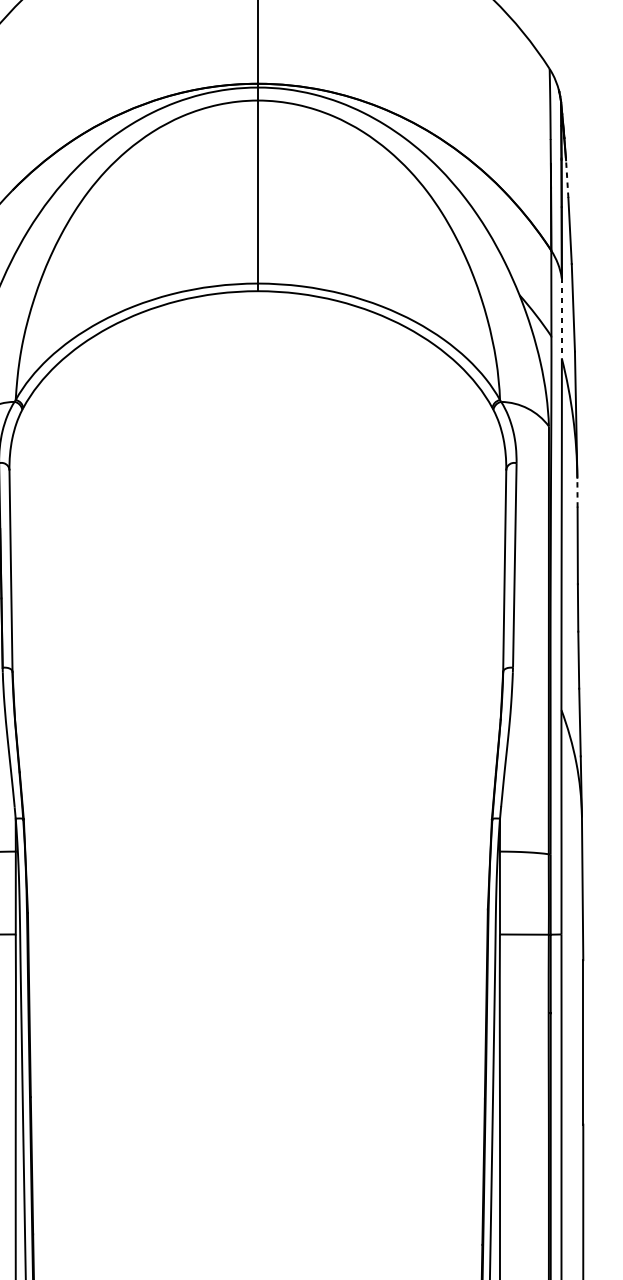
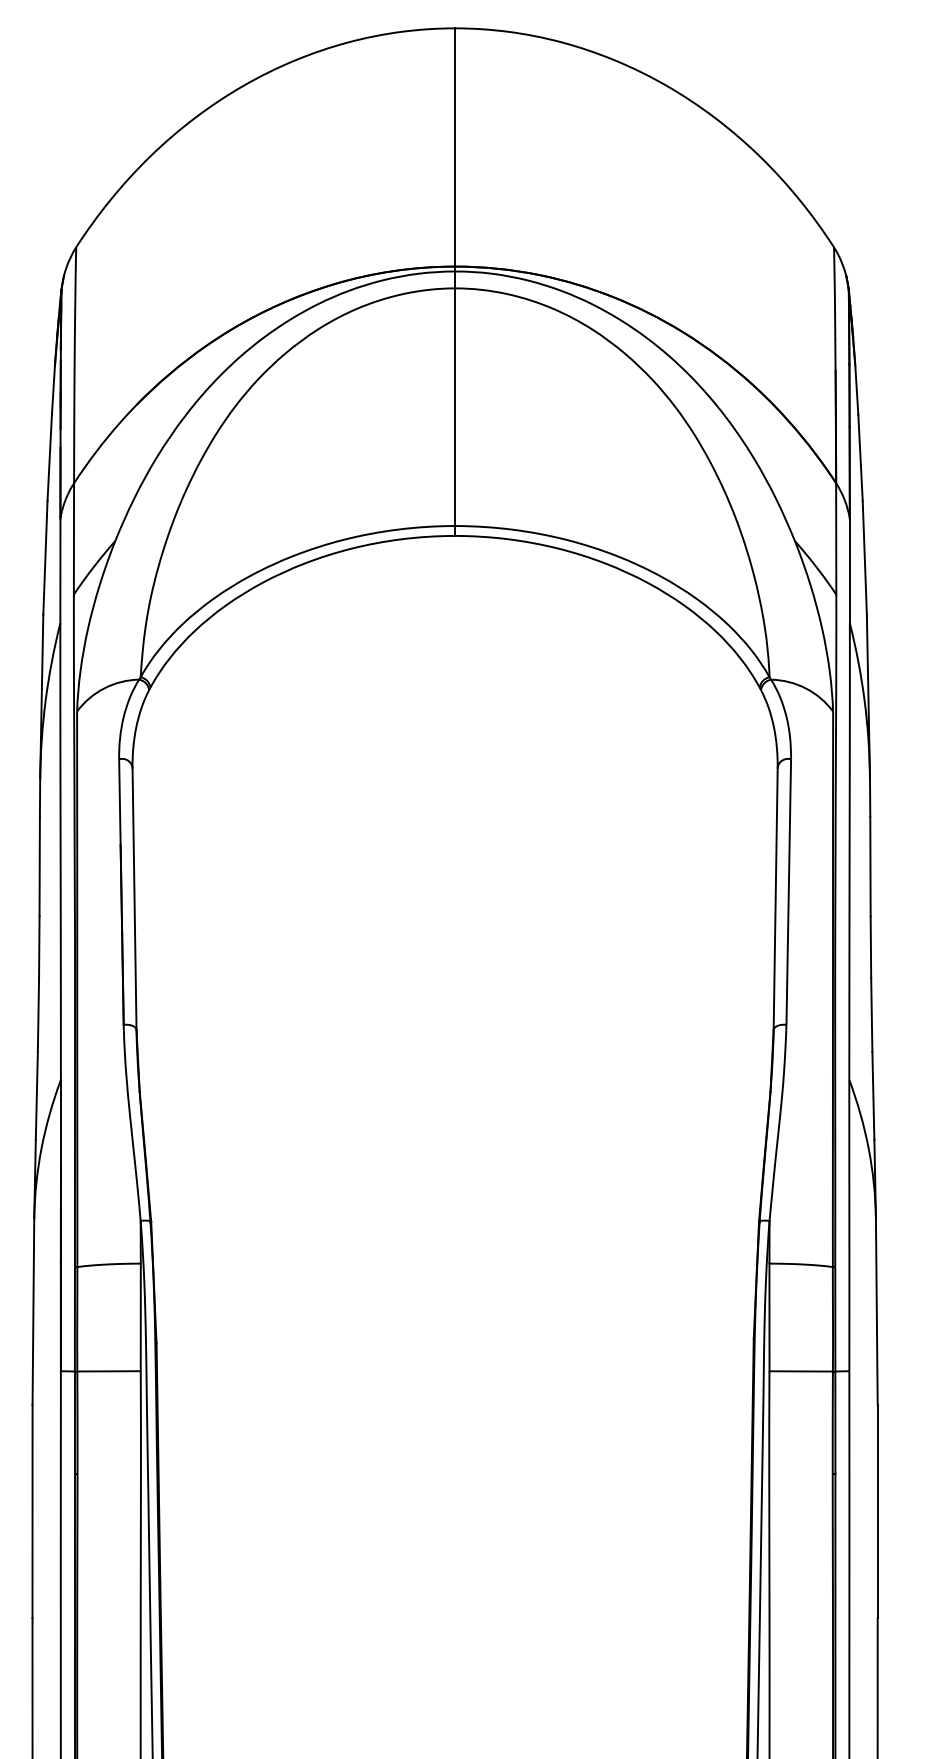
line: (566, 178) -> (856, 389), dashed -> solid
line: (561, 318) -> (849, 571), dashed -> solid
line: (577, 492) -> (870, 797), dashed -> solid

